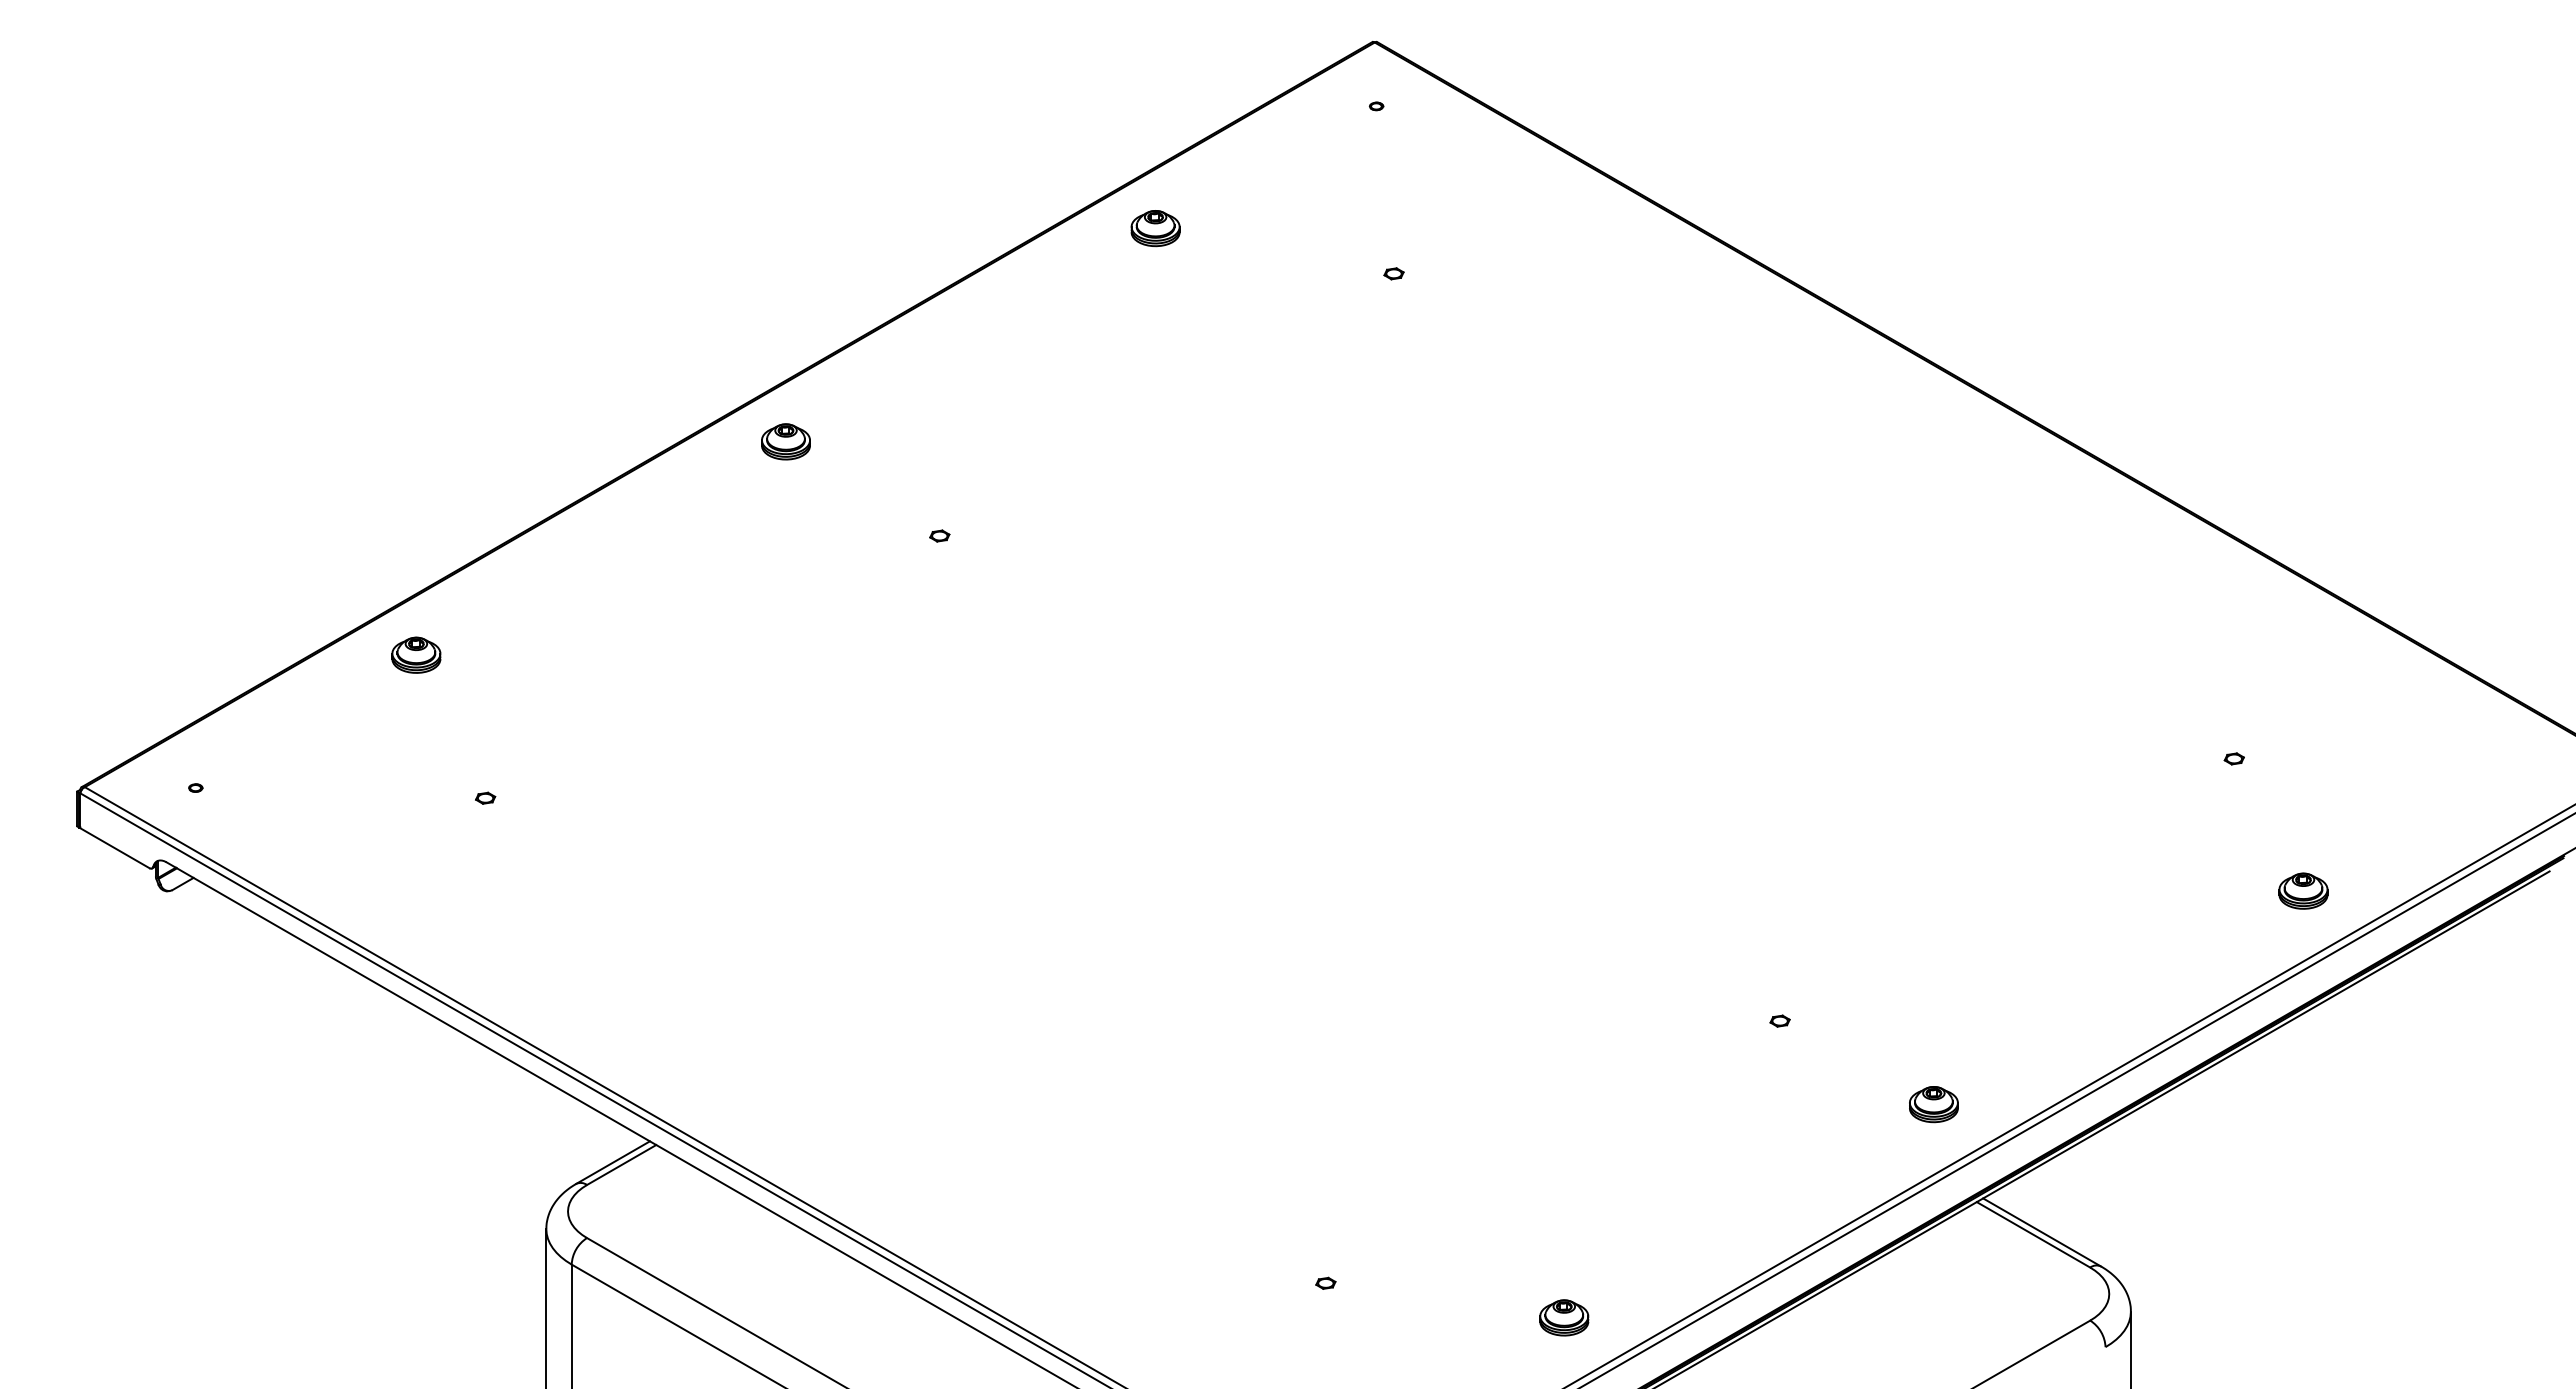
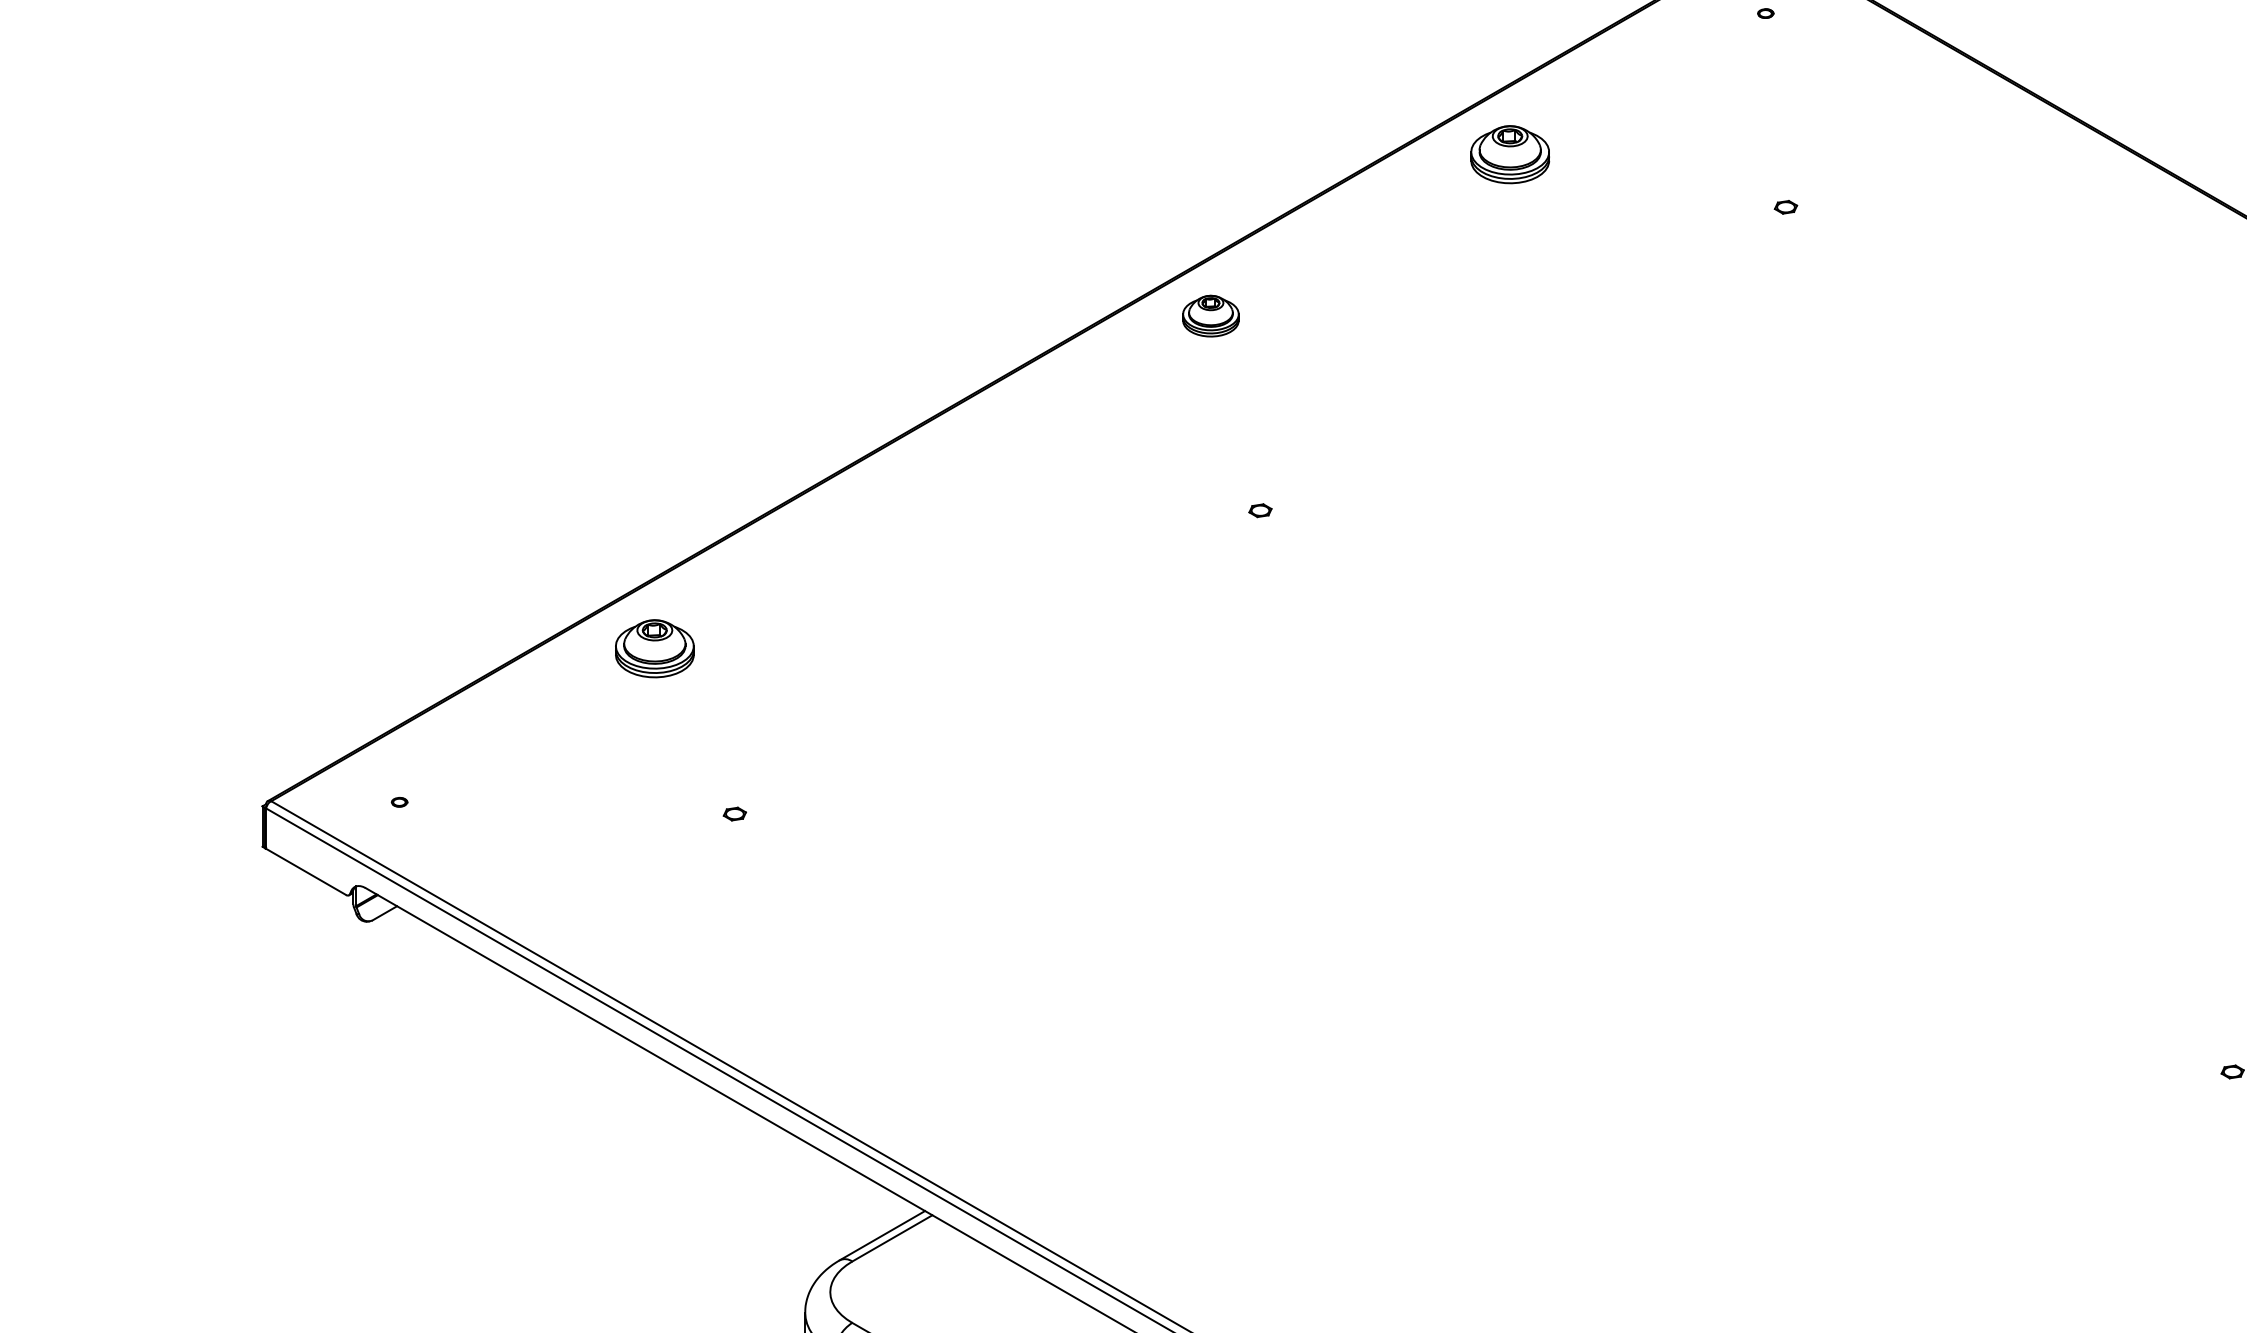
part: (1155, 228) -> (1510, 154), size x1.4
part: (785, 441) -> (1210, 315), moved
part: (416, 654) -> (654, 647), size x1.4

